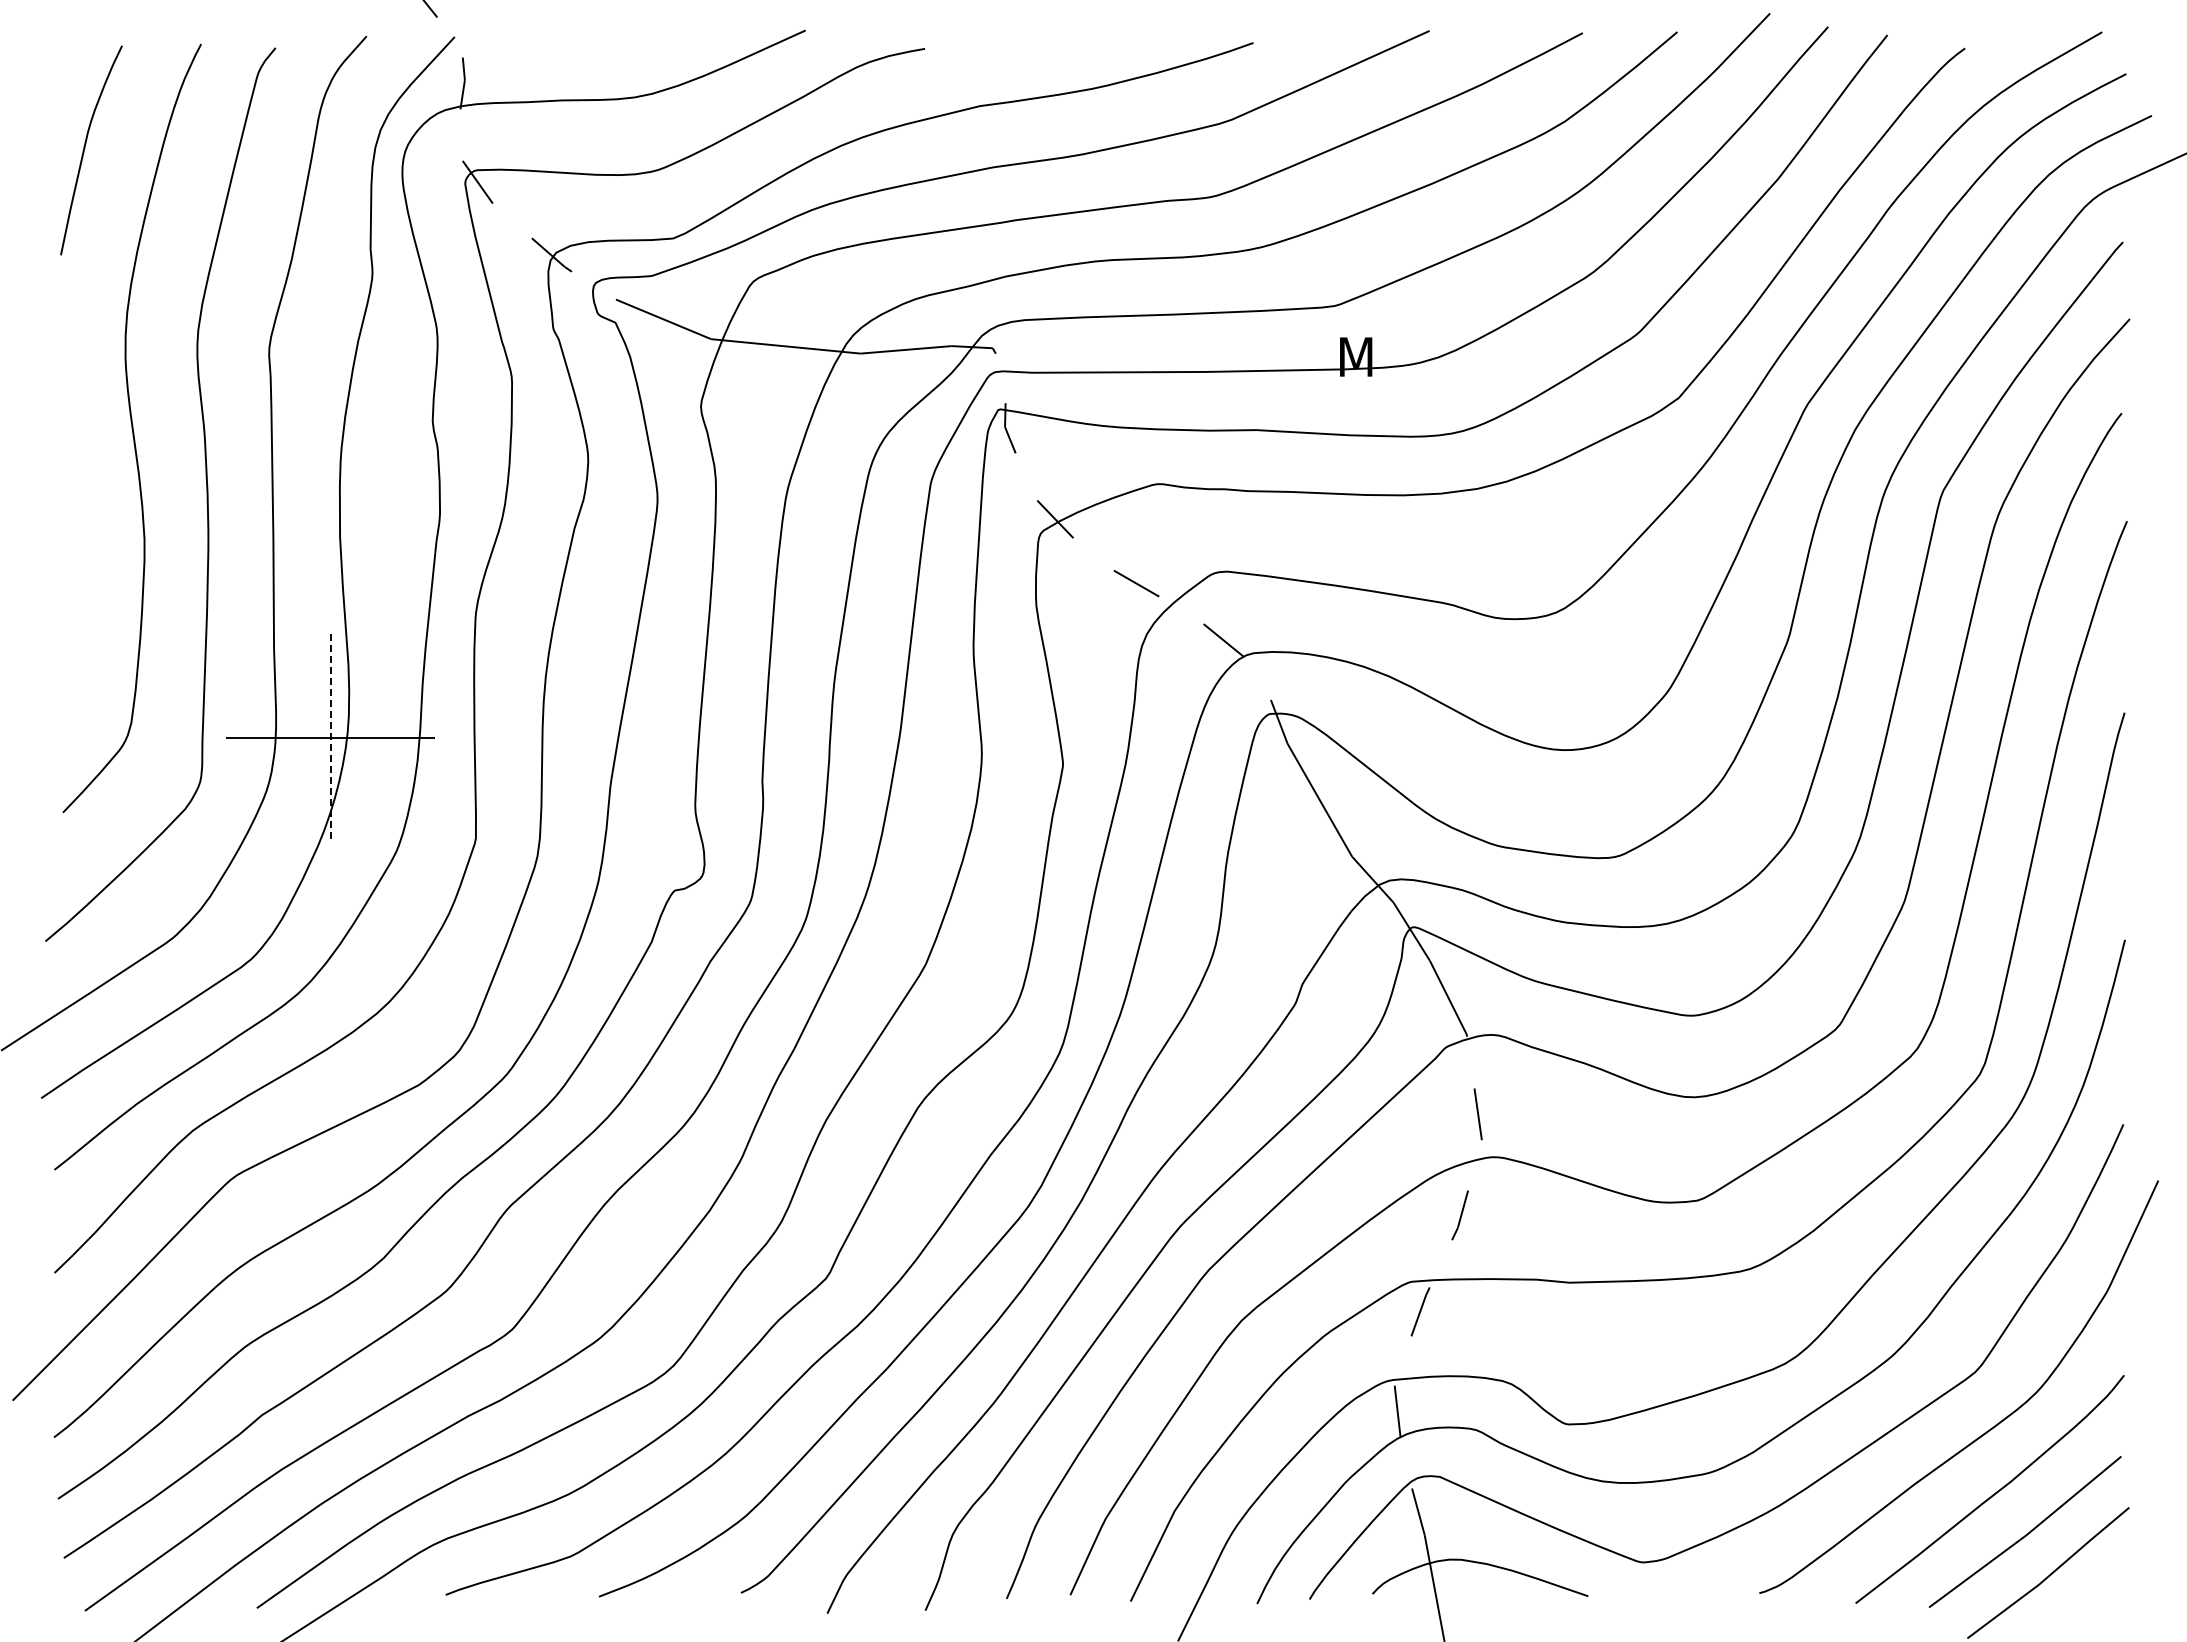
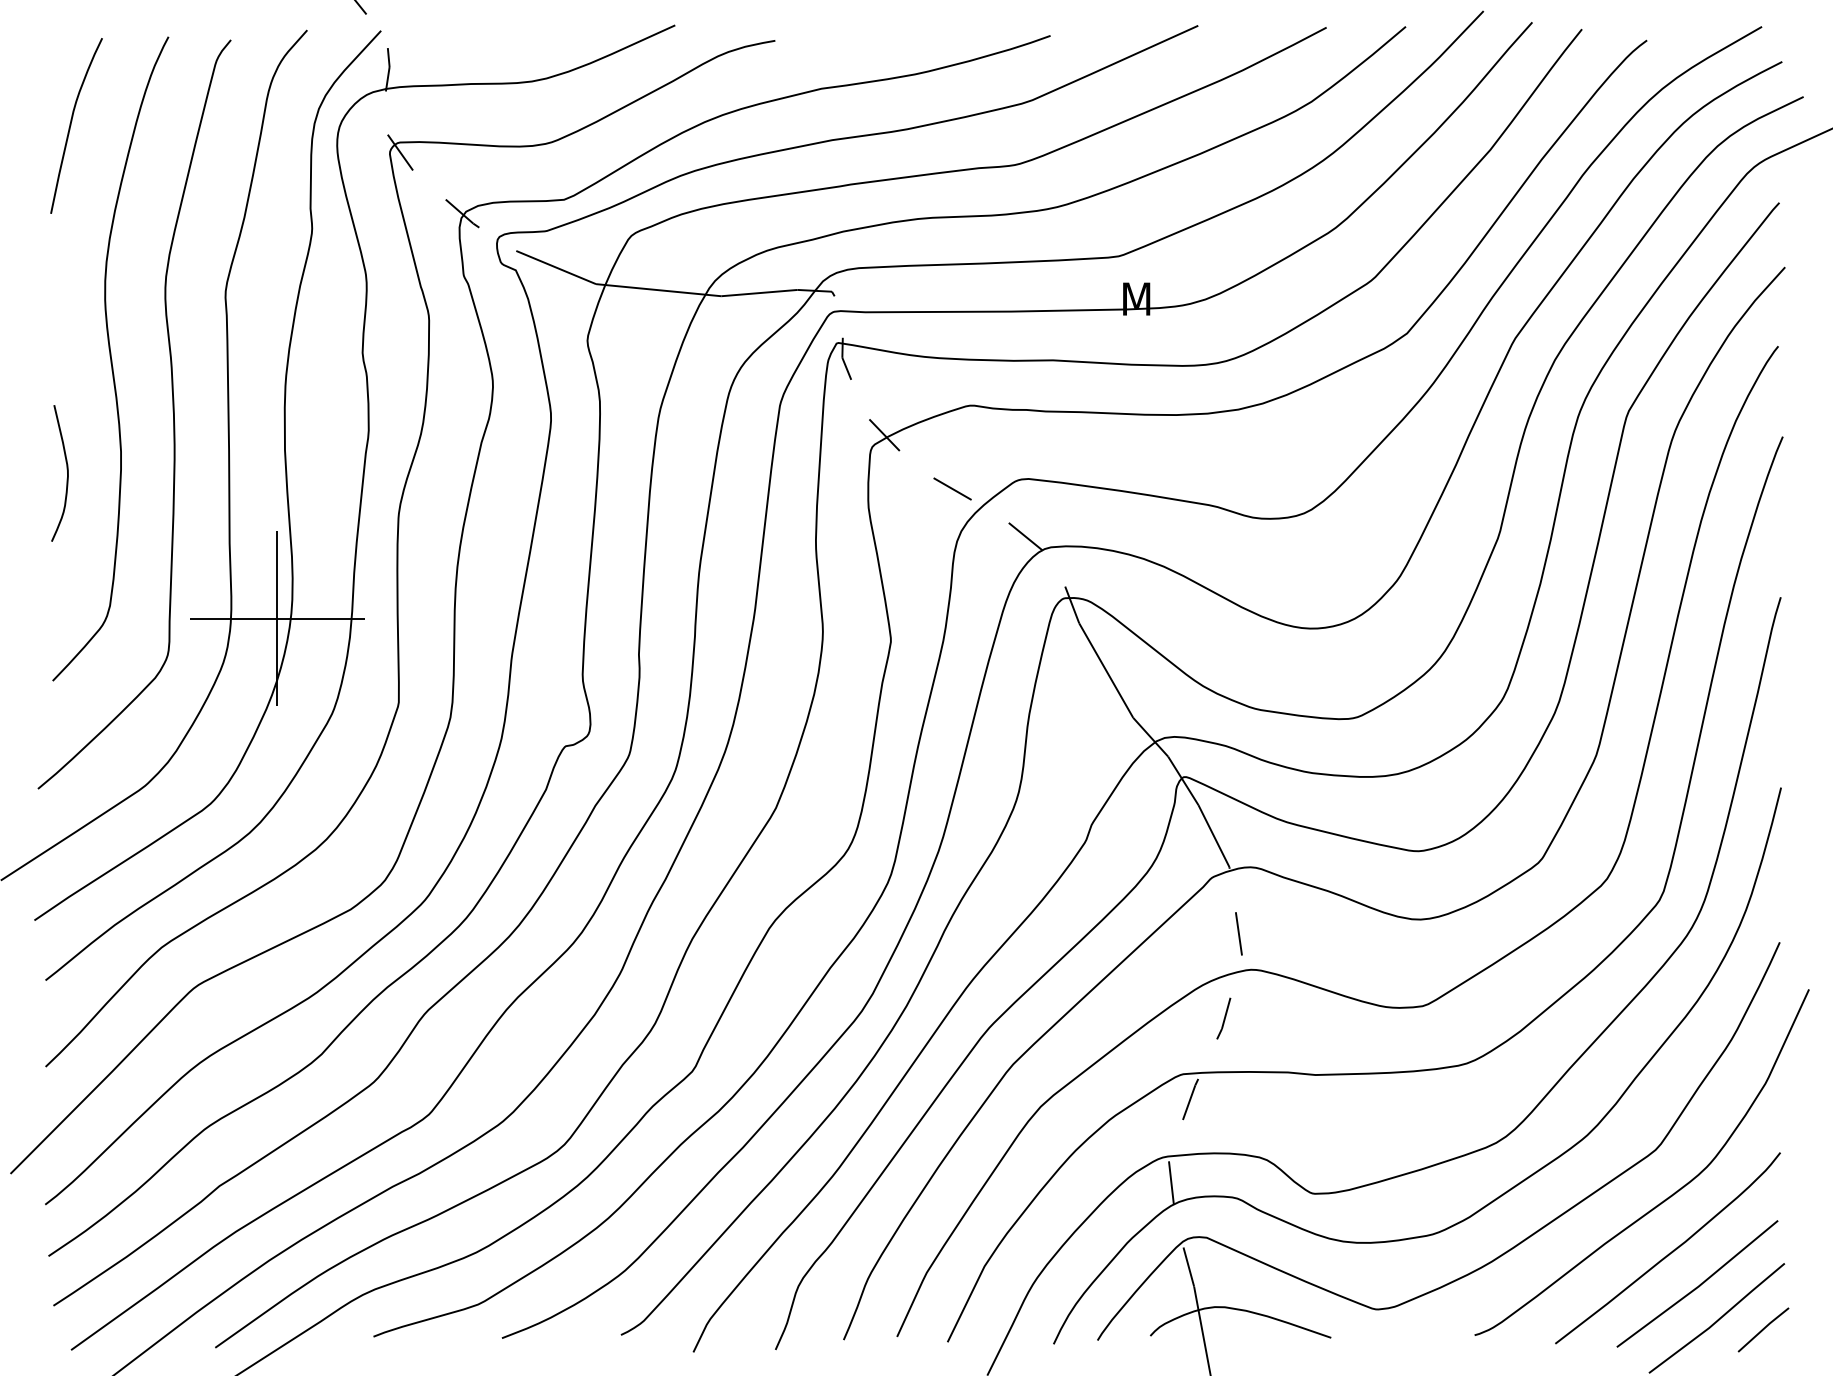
curve: (80, 564) -> (67, 473), added
line: (330, 738) -> (276, 618), dashed -> solid
line: (2103, 1586) -> (1763, 1329), added

